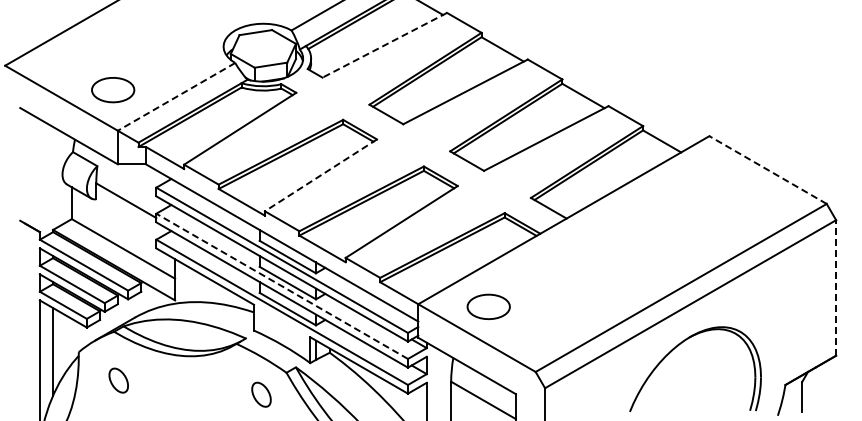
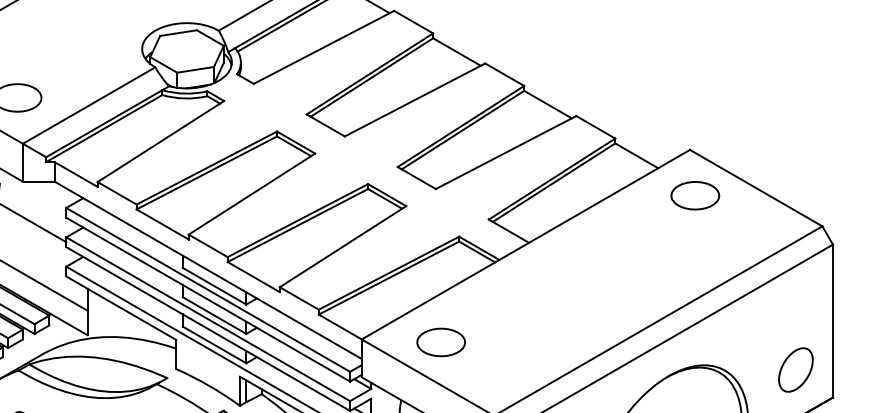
line: (384, 45) -> (323, 47), dashed -> solid
line: (176, 96) -> (89, 105), dashed -> solid
line: (768, 170) -> (756, 188), dashed -> solid
line: (320, 175) -> (251, 194), dashed -> solid
part: (714, 176) -> (695, 195), added
line: (281, 286) -> (207, 319), dashed -> solid
line: (836, 287) -> (833, 320), dashed -> solid
part: (803, 331) -> (796, 370), added

